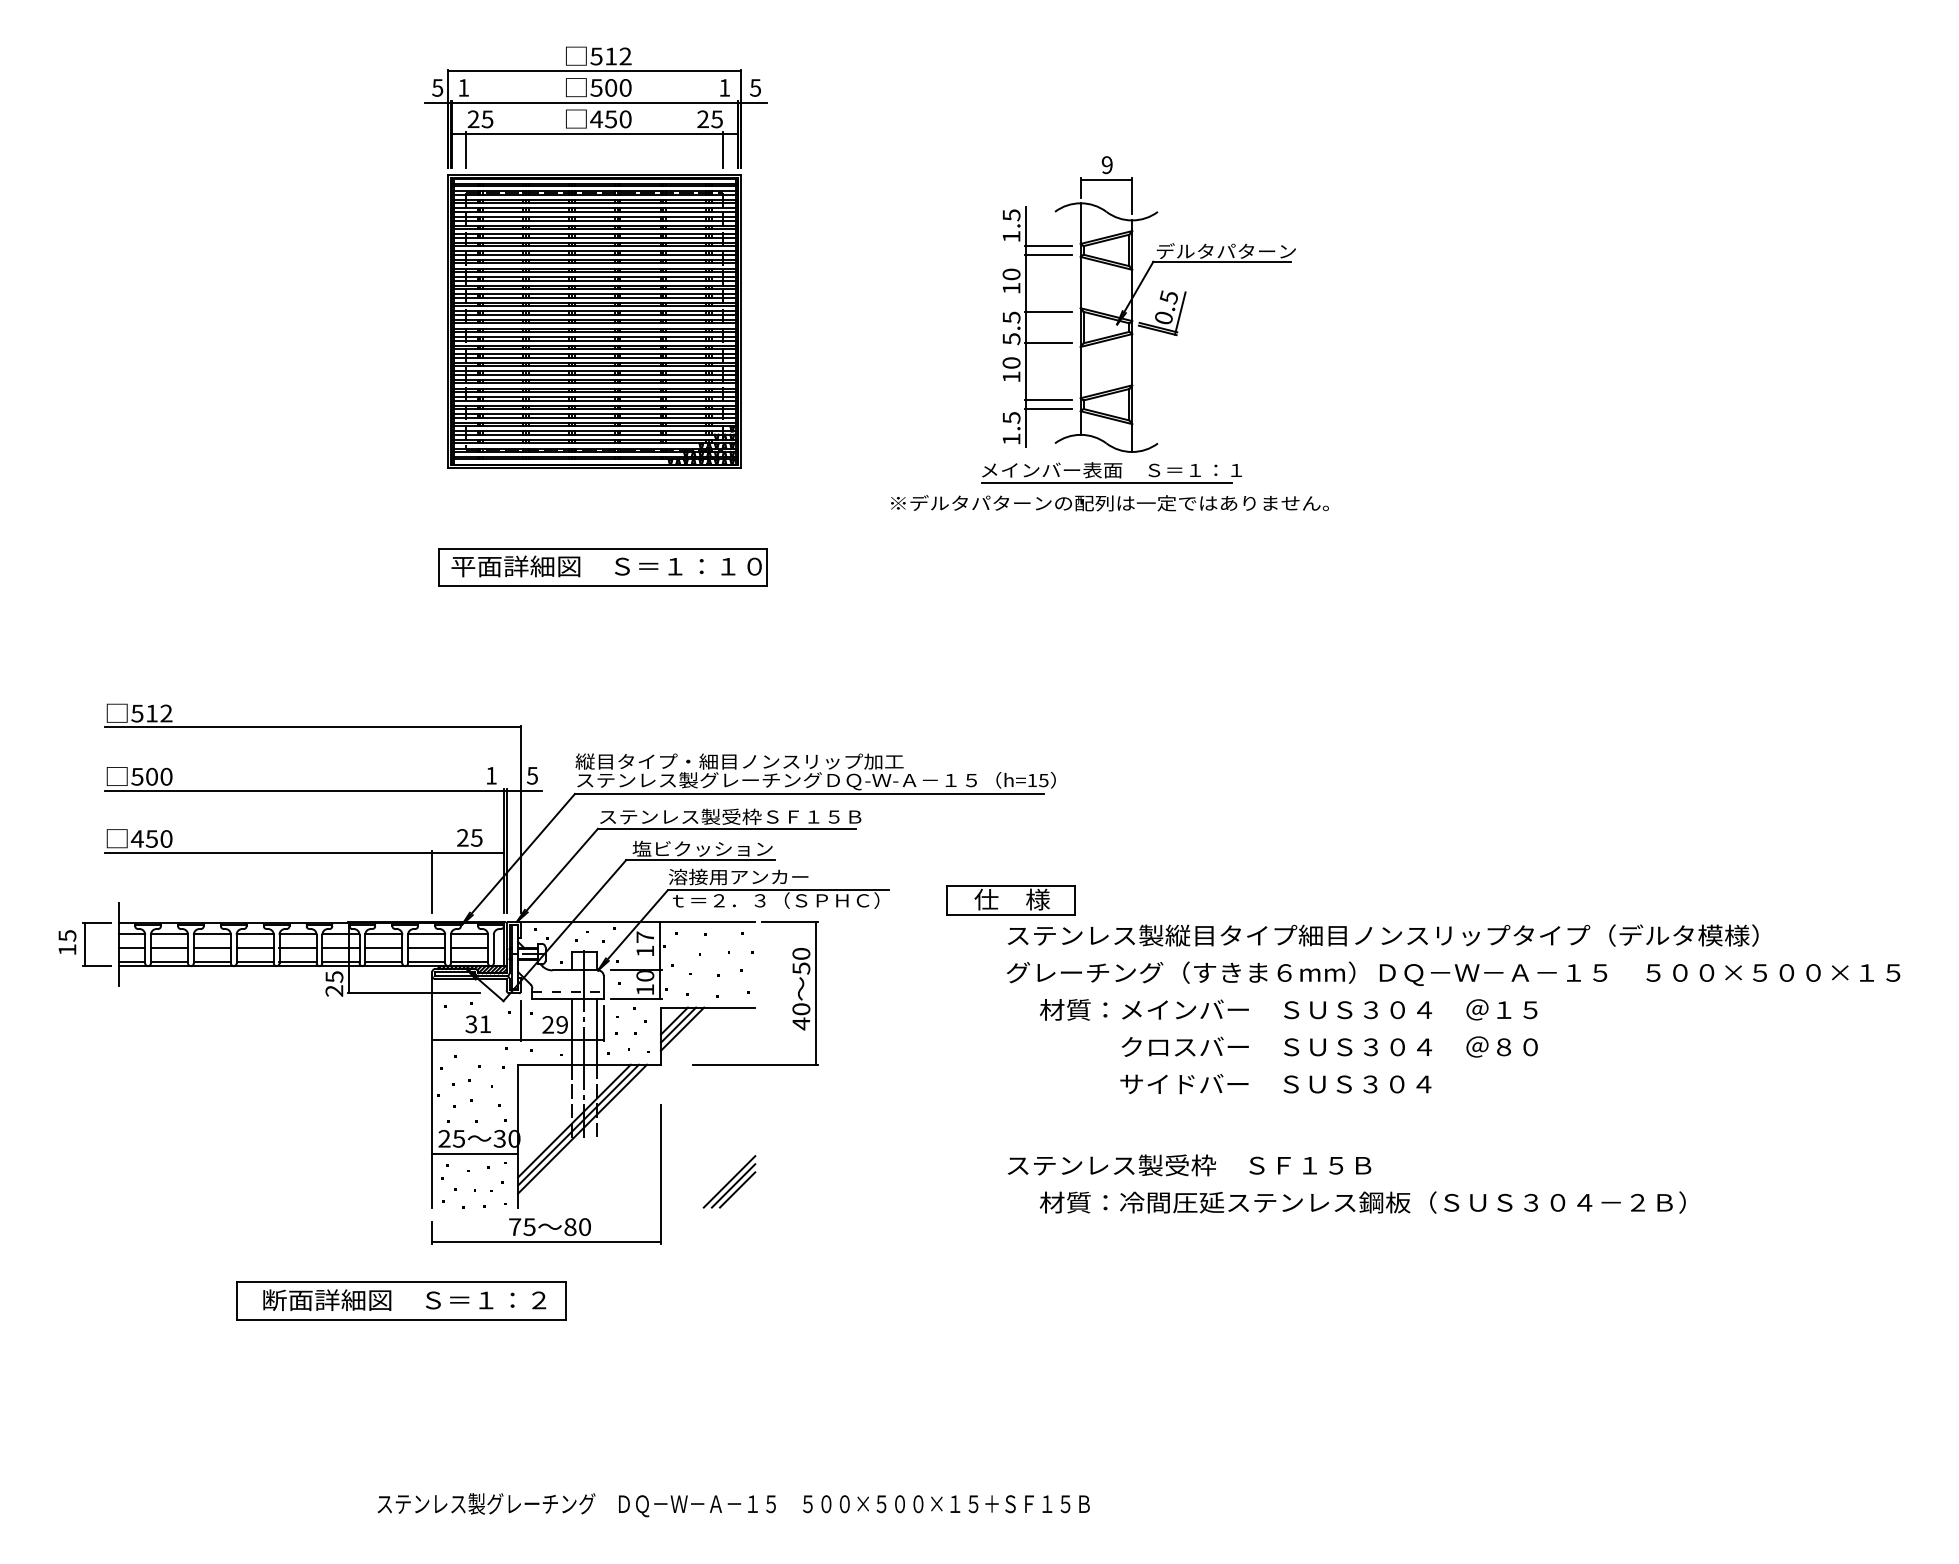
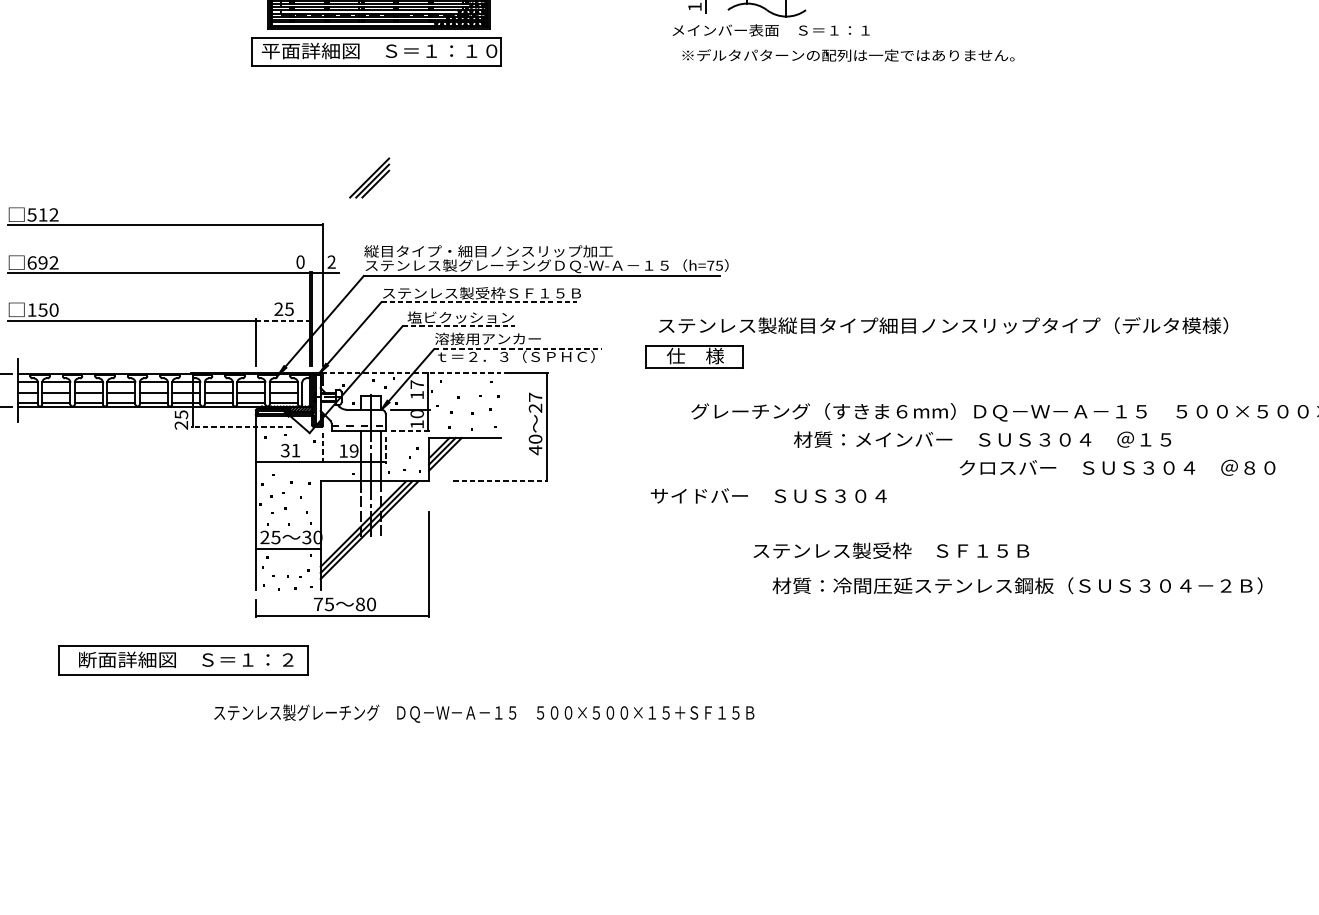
line: (1106, 483) -> (766, 40), removed
text: (1109, 503) -> (848, 55), moved
part: (602, 567) -> (376, 51), moved
text: (491, 775) -> (300, 261), 1 -> 0
text: (531, 775) -> (330, 261), 5 -> 2
text: (151, 776) -> (42, 262), 500 -> 692
text: (1032, 780) -> (710, 265), h=15 -> h=75
line: (726, 828) -> (478, 302), solid -> dashed
text: (136, 838) -> (31, 309), 450 -> 150
line: (468, 852) -> (283, 320), solid -> dashed
line: (700, 860) -> (459, 326), solid -> dashed
line: (778, 890) -> (518, 349), solid -> dashed
line: (637, 921) -> (411, 372), solid -> dashed
text: (1382, 935) -> (942, 325), moved
text: (801, 960) -> (535, 402), 50 -> 27
line: (413, 993) -> (241, 427), solid -> dashed
line: (636, 999) -> (410, 431), solid -> dashed
text: (1288, 1009) -> (982, 439), moved
line: (520, 1021) -> (322, 448), solid -> dashed
line: (603, 1023) -> (385, 450), solid -> dashed
text: (547, 1024) -> (343, 450), 29 -> 19
text: (1329, 1046) -> (1117, 467), moved
line: (755, 1064) -> (500, 481), solid -> dashed
text: (1275, 1084) -> (768, 496), moved
text: (1189, 1165) -> (891, 550), moved
part: (729, 1181) -> (369, 177), moved
text: (1362, 1202) -> (1017, 585), moved
part: (401, 1300) -> (183, 660), moved
text: (733, 1505) -> (484, 713), moved

